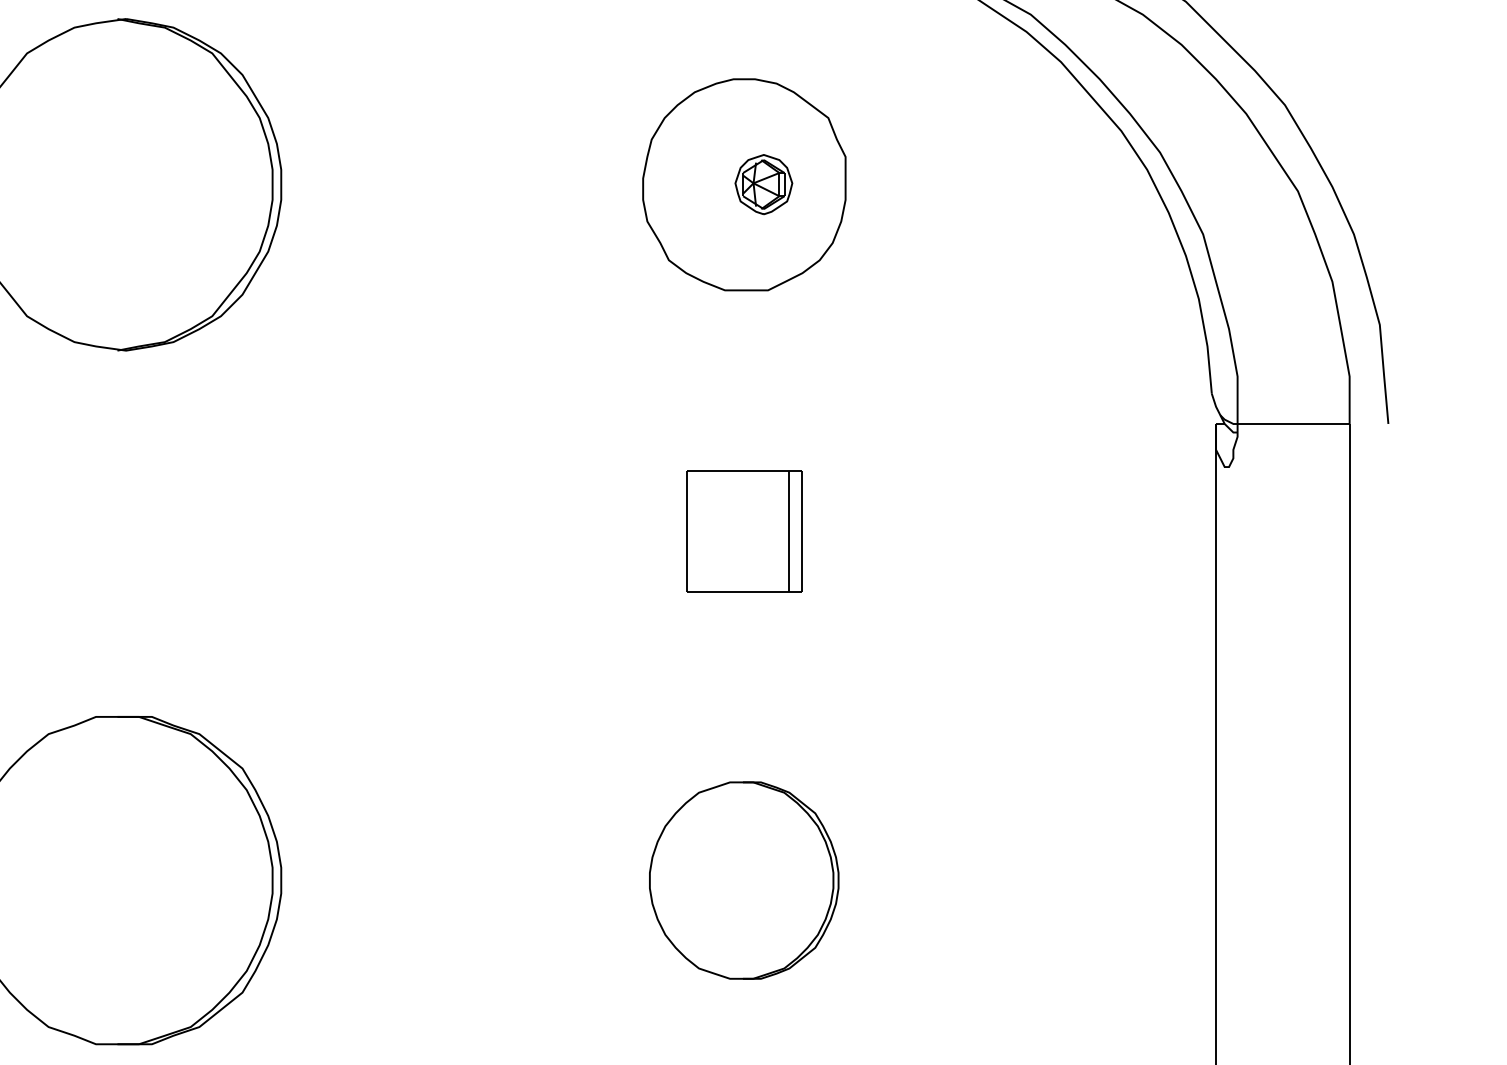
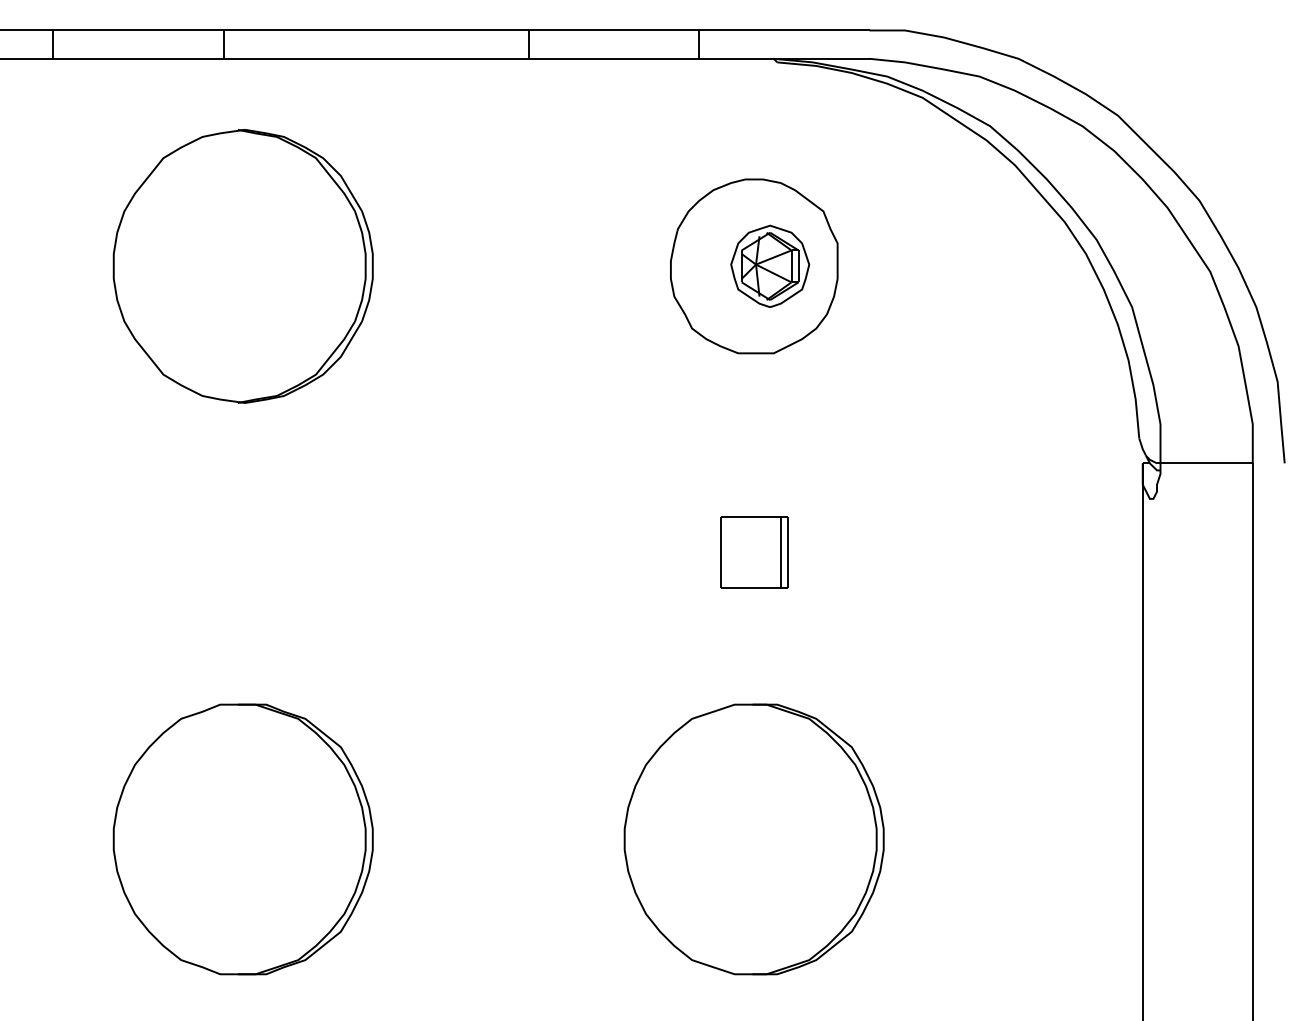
part: (764, 183) -> (770, 265), size x1.67
part: (744, 532) -> (754, 552), size x0.71
part: (743, 880) -> (753, 839), size x1.67

